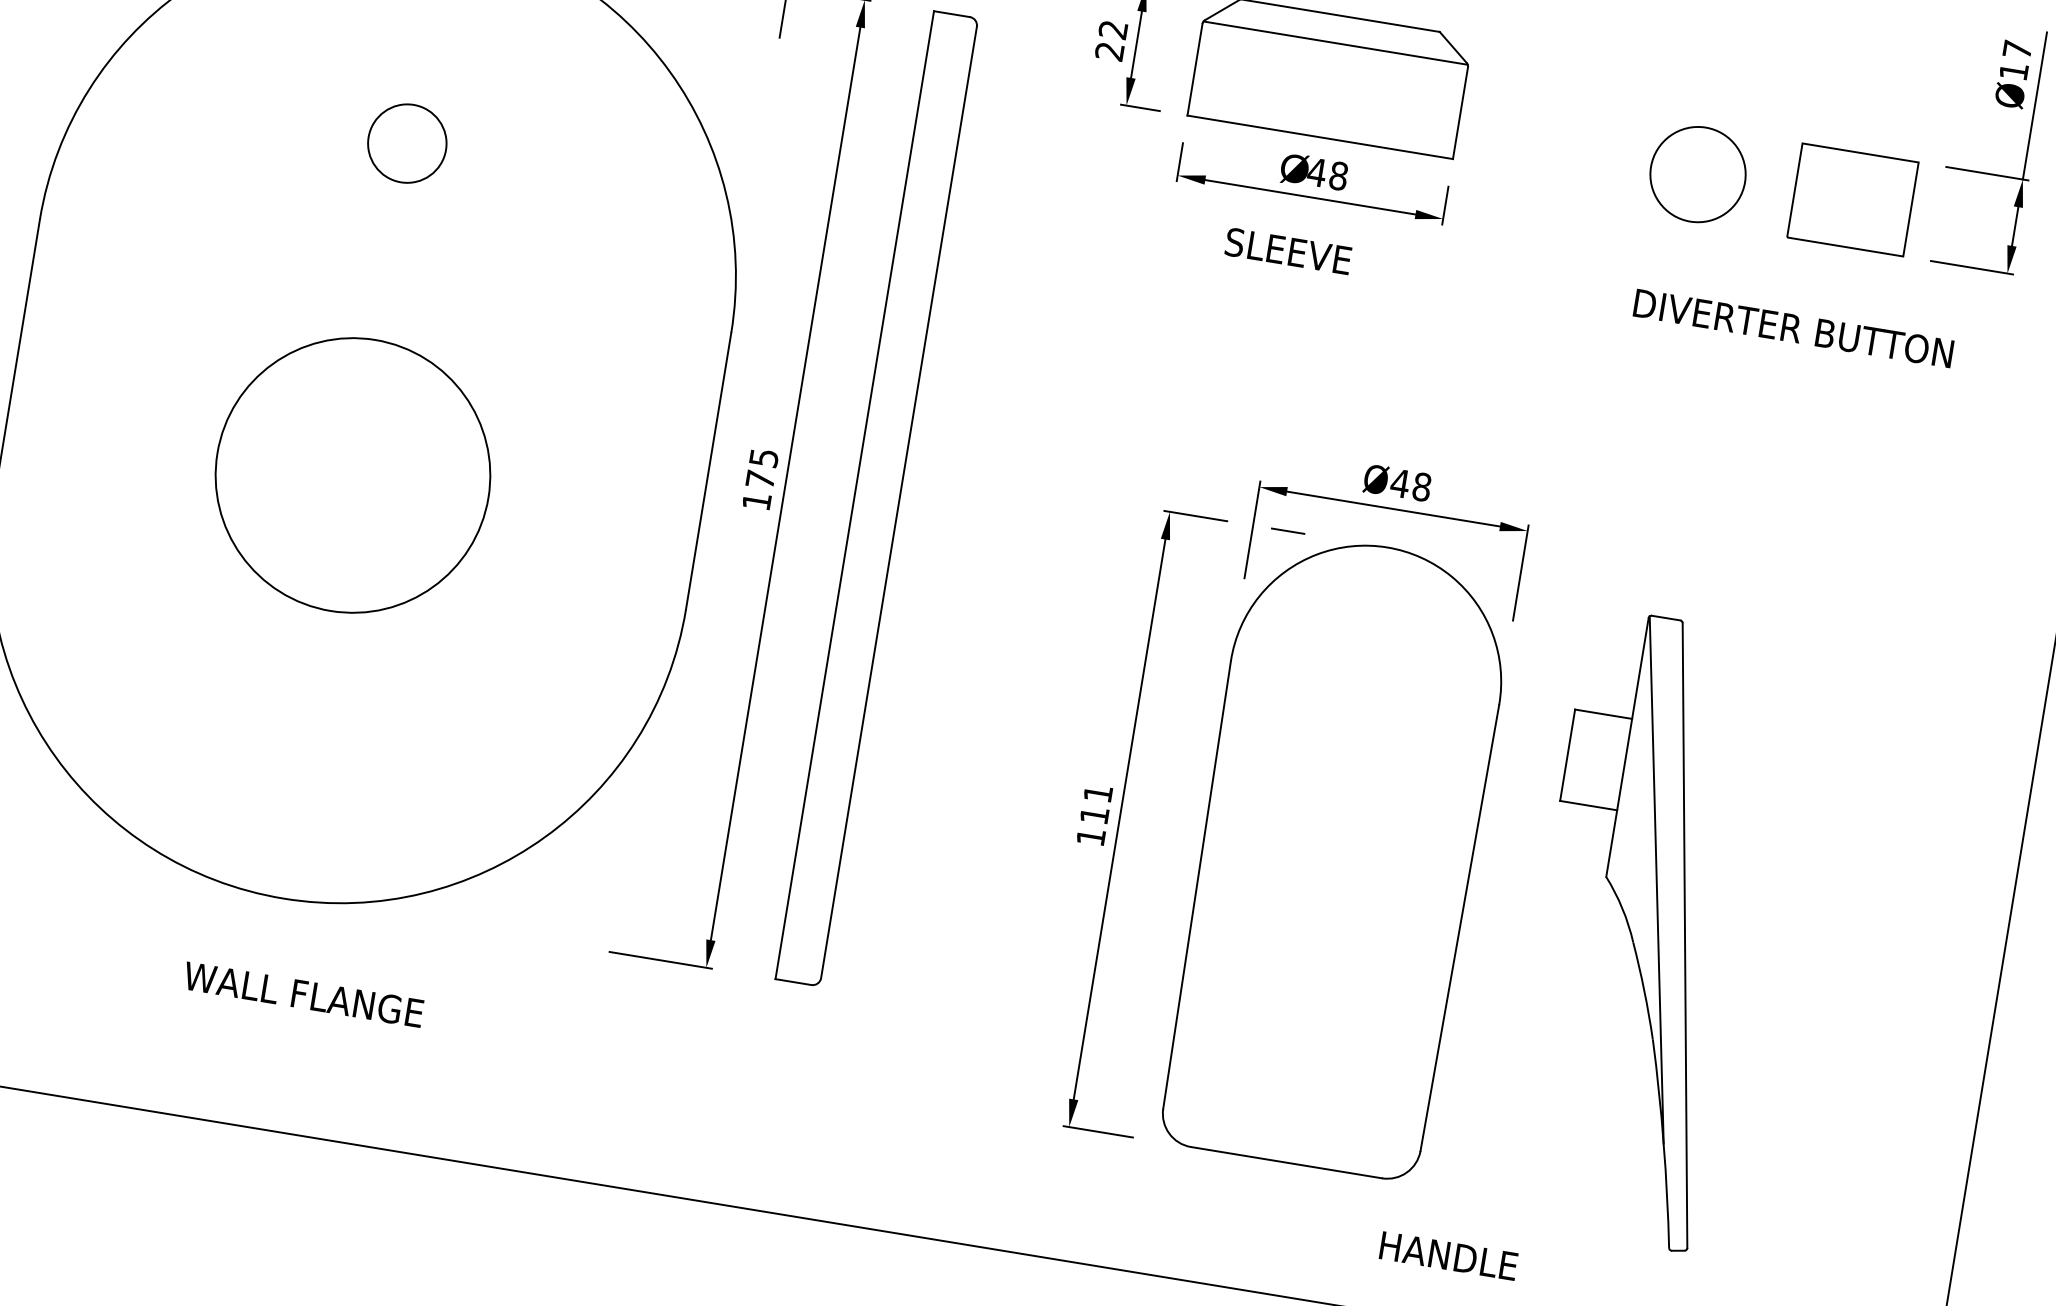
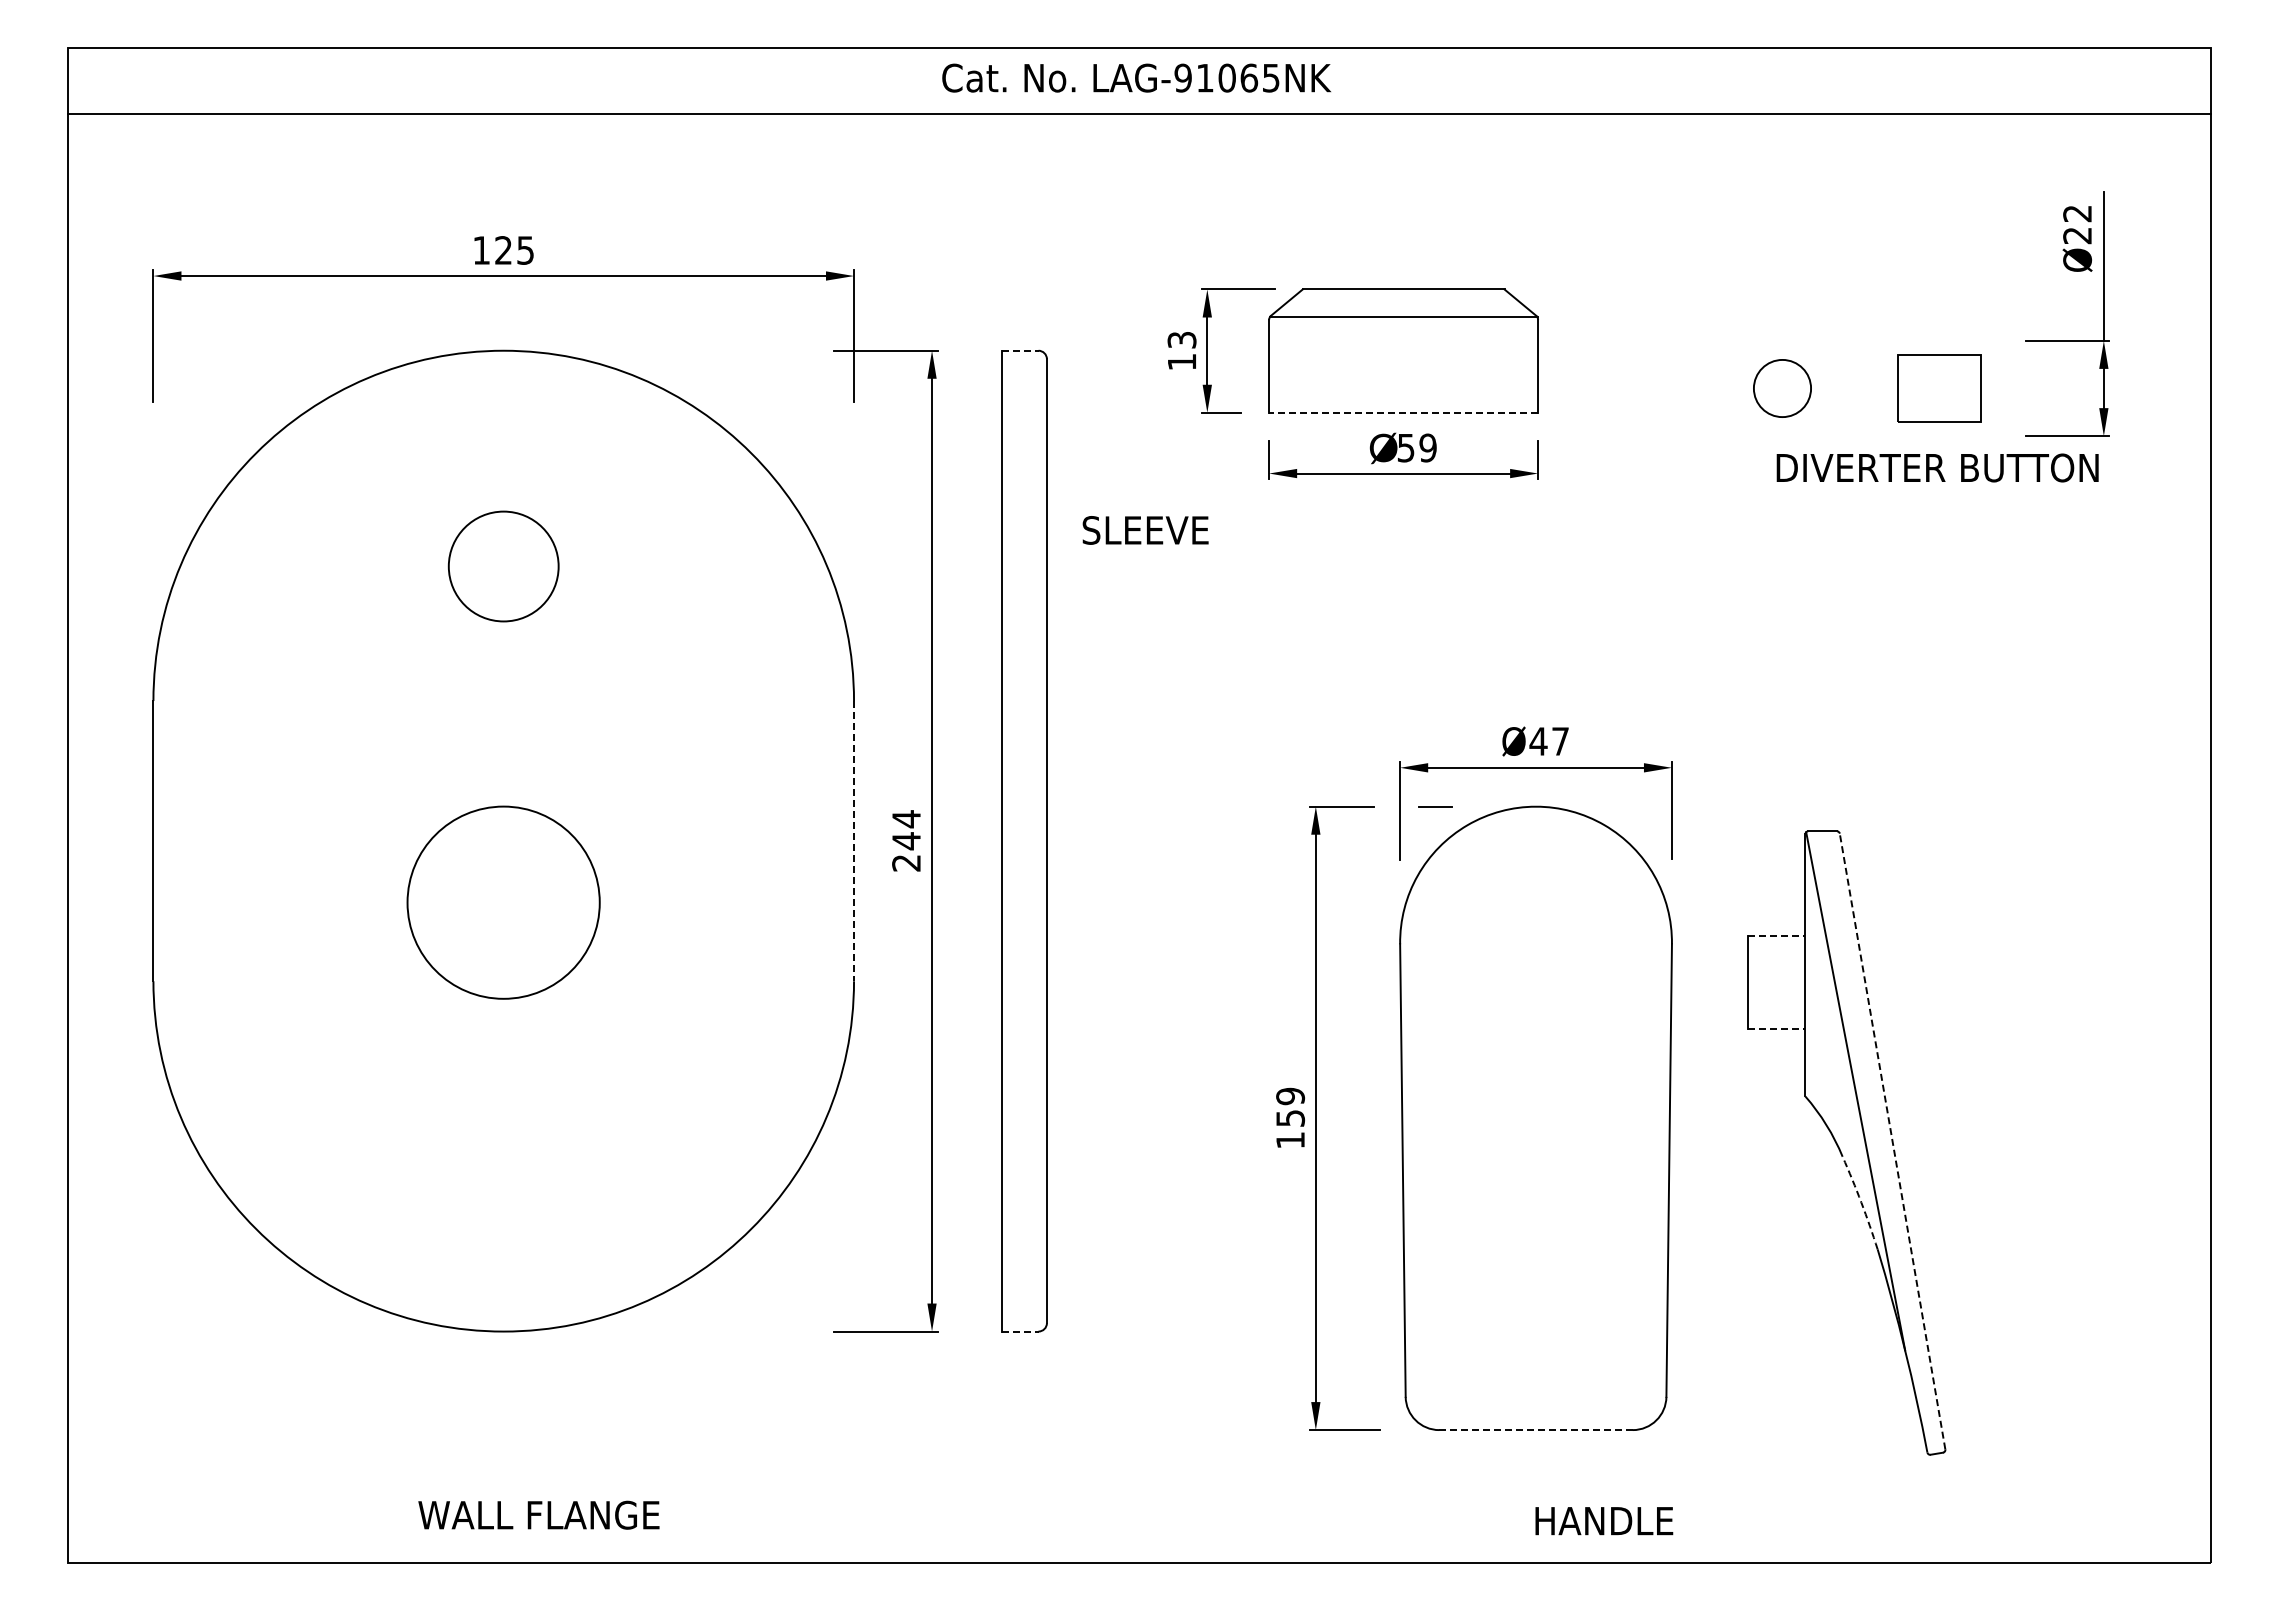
line: (952, 13) -> (1020, 350), solid -> dashed
text: (1110, 40) -> (1181, 351), 22 -> 13
text: (2015, 60) -> (2077, 224), Ø17 -> Ø22
line: (1320, 137) -> (1403, 412), solid -> dashed
circle: (407, 143) -> (503, 566), size x1.4
text: (1327, 173) -> (1416, 447), 48 -> 59
circle: (1698, 174) -> (1782, 388), size x0.6
part: (1852, 199) -> (1939, 388), size x0.7
text: (1288, 251) -> (1145, 530), moved
text: (1793, 328) -> (1937, 467), moved
line: (709, 471) -> (854, 841), solid -> dashed
circle: (352, 475) -> (503, 902), size x0.7
text: (760, 479) -> (906, 840), 175 -> 244
text: (1421, 487) -> (1560, 741), Ø48 -> Ø47
line: (1603, 714) -> (1776, 936), solid -> dashed
text: (1096, 803) -> (1290, 1106), 111 -> 159
line: (1588, 805) -> (1776, 1028), solid -> dashed
line: (1684, 935) -> (1892, 1141), solid -> dashed
line: (793, 982) -> (1020, 1331), solid -> dashed
arc: (1644, 990) -> (1861, 1202), solid -> dashed
text: (303, 993) -> (538, 1514), moved
line: (1286, 1163) -> (1536, 1430), solid -> dashed
text: (1448, 1256) -> (1604, 1521), moved

